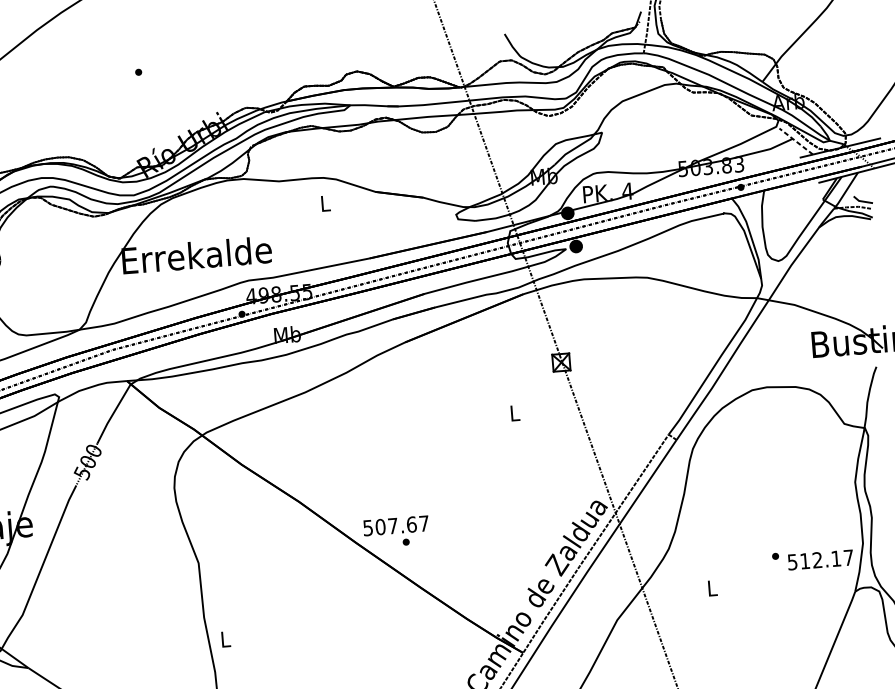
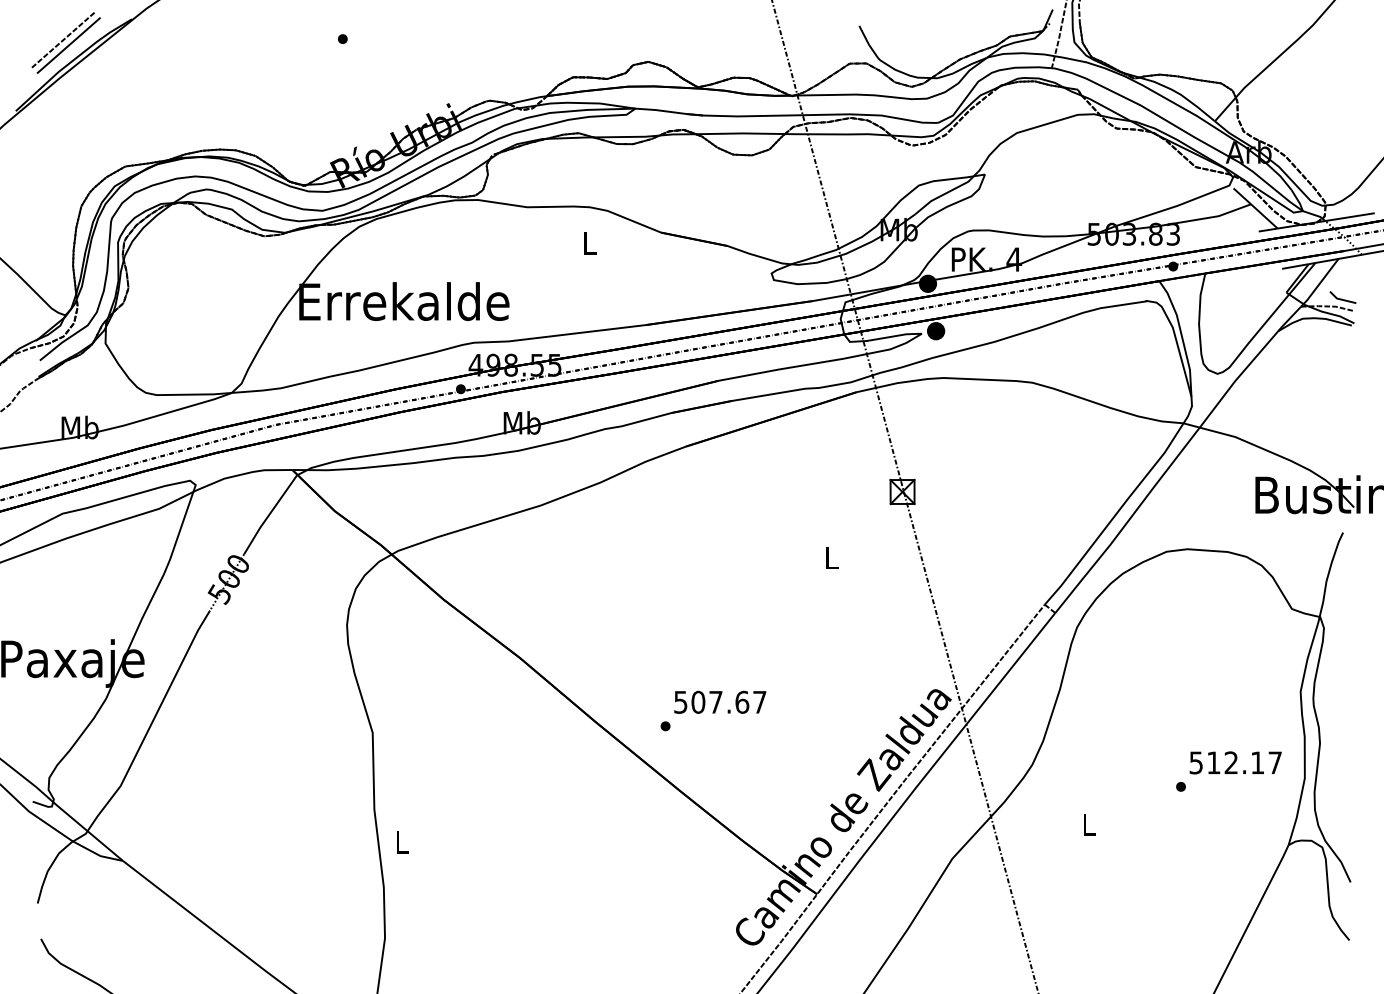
line: (796, 141) -> (1255, 208), dashed -> solid
text: (396, 525) -> (720, 701), moved
text: (820, 559) -> (1235, 762), moved

